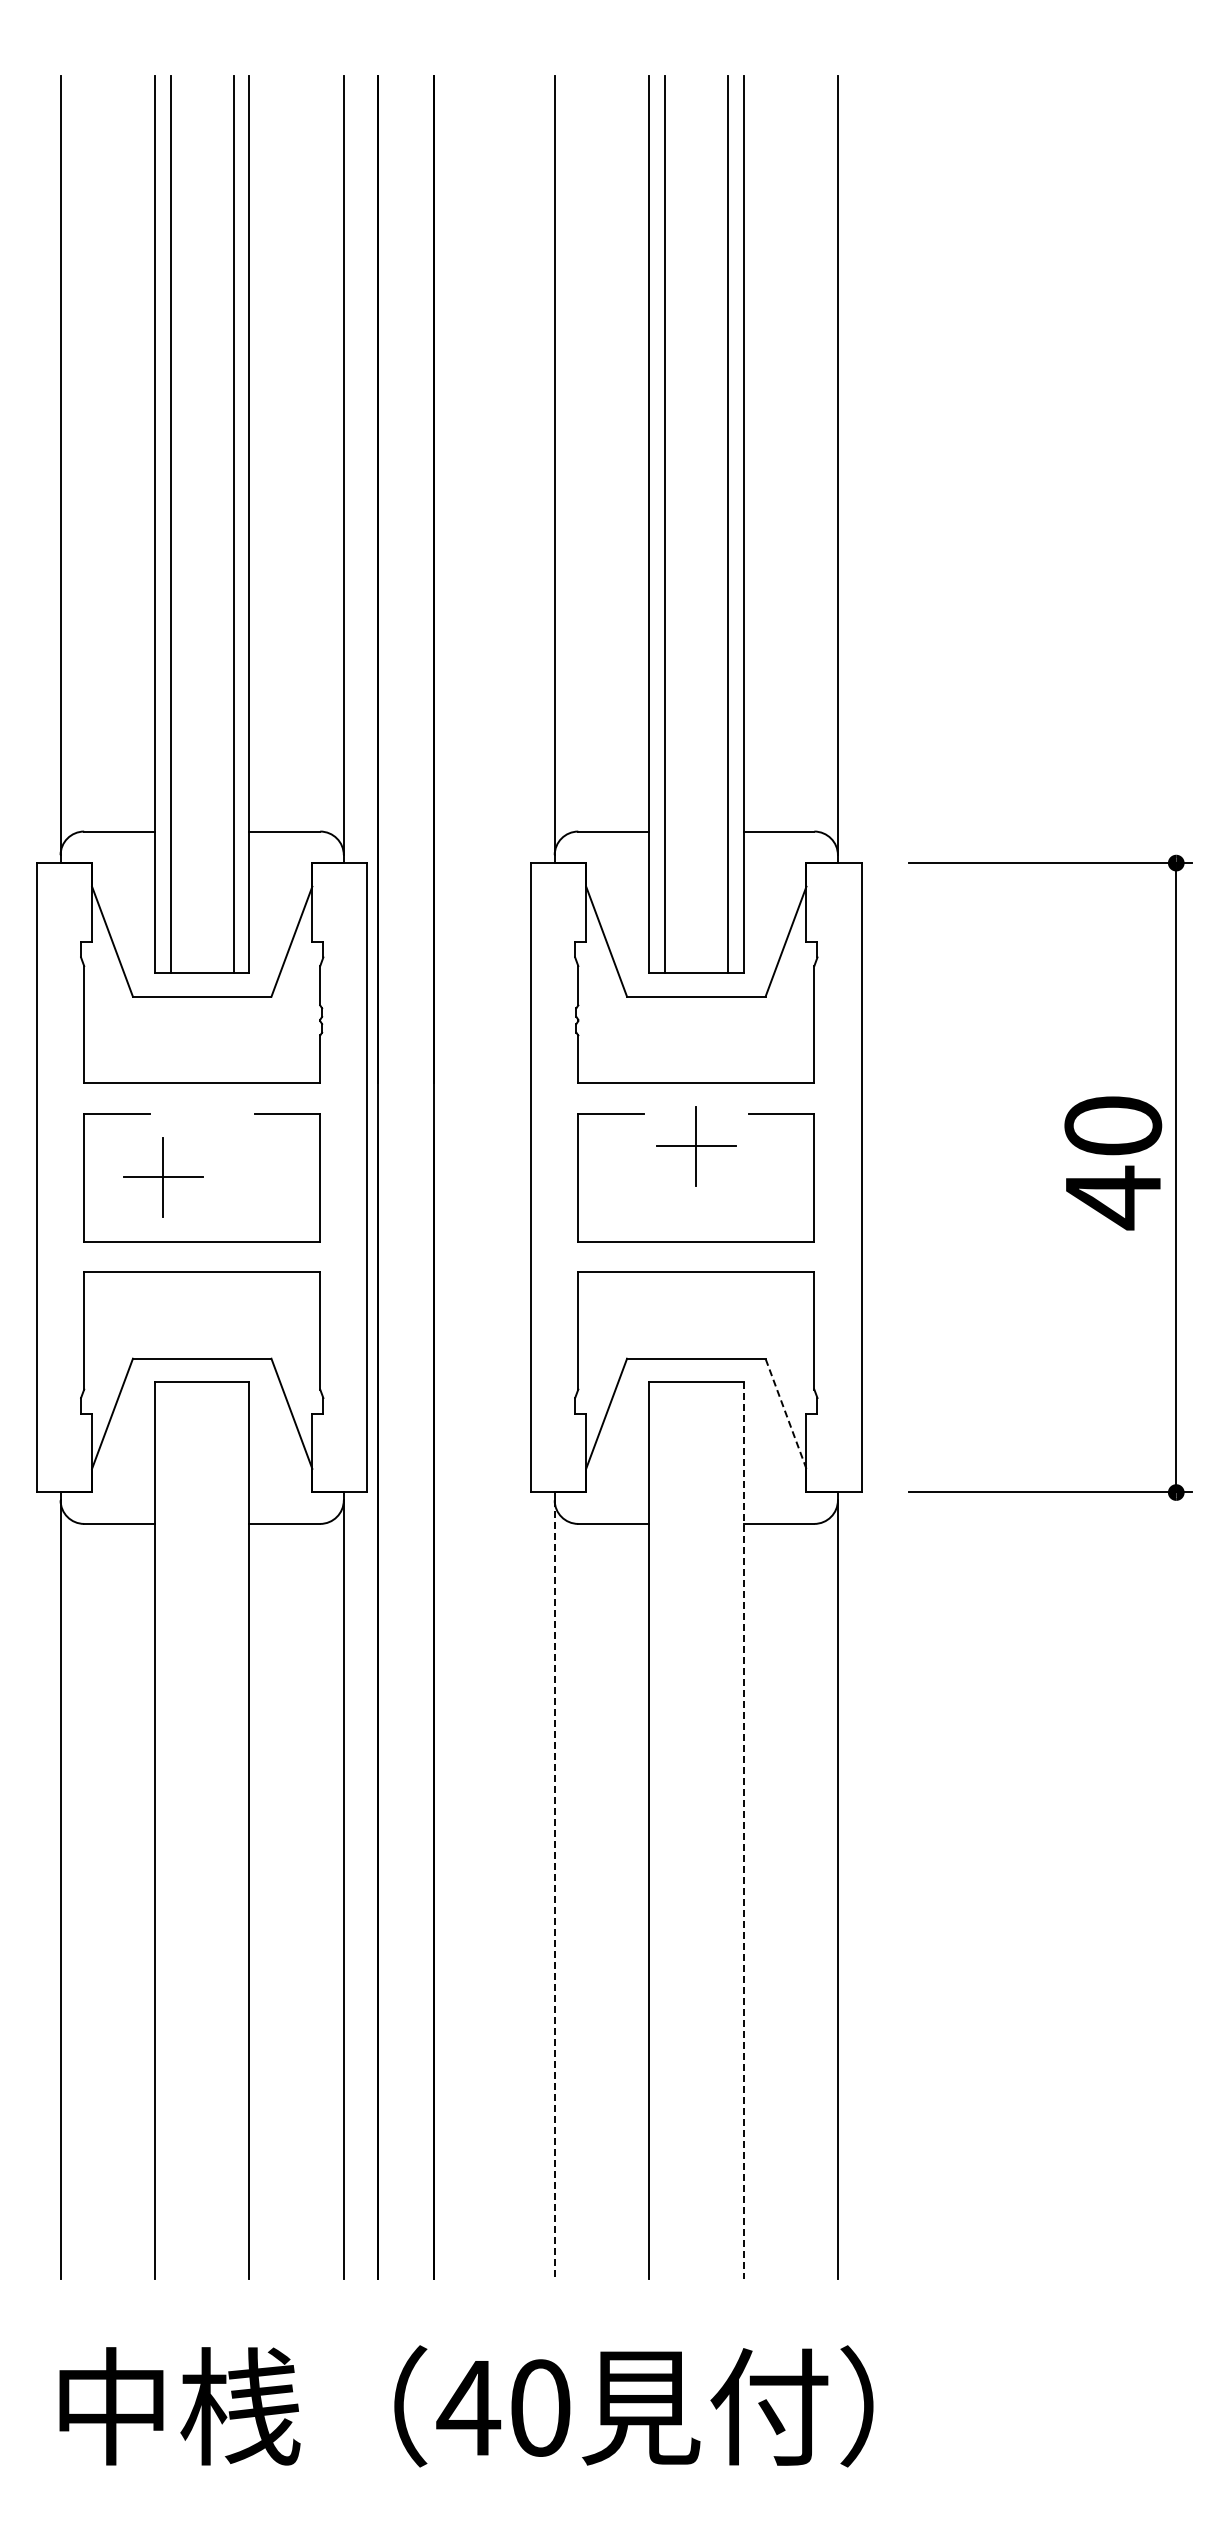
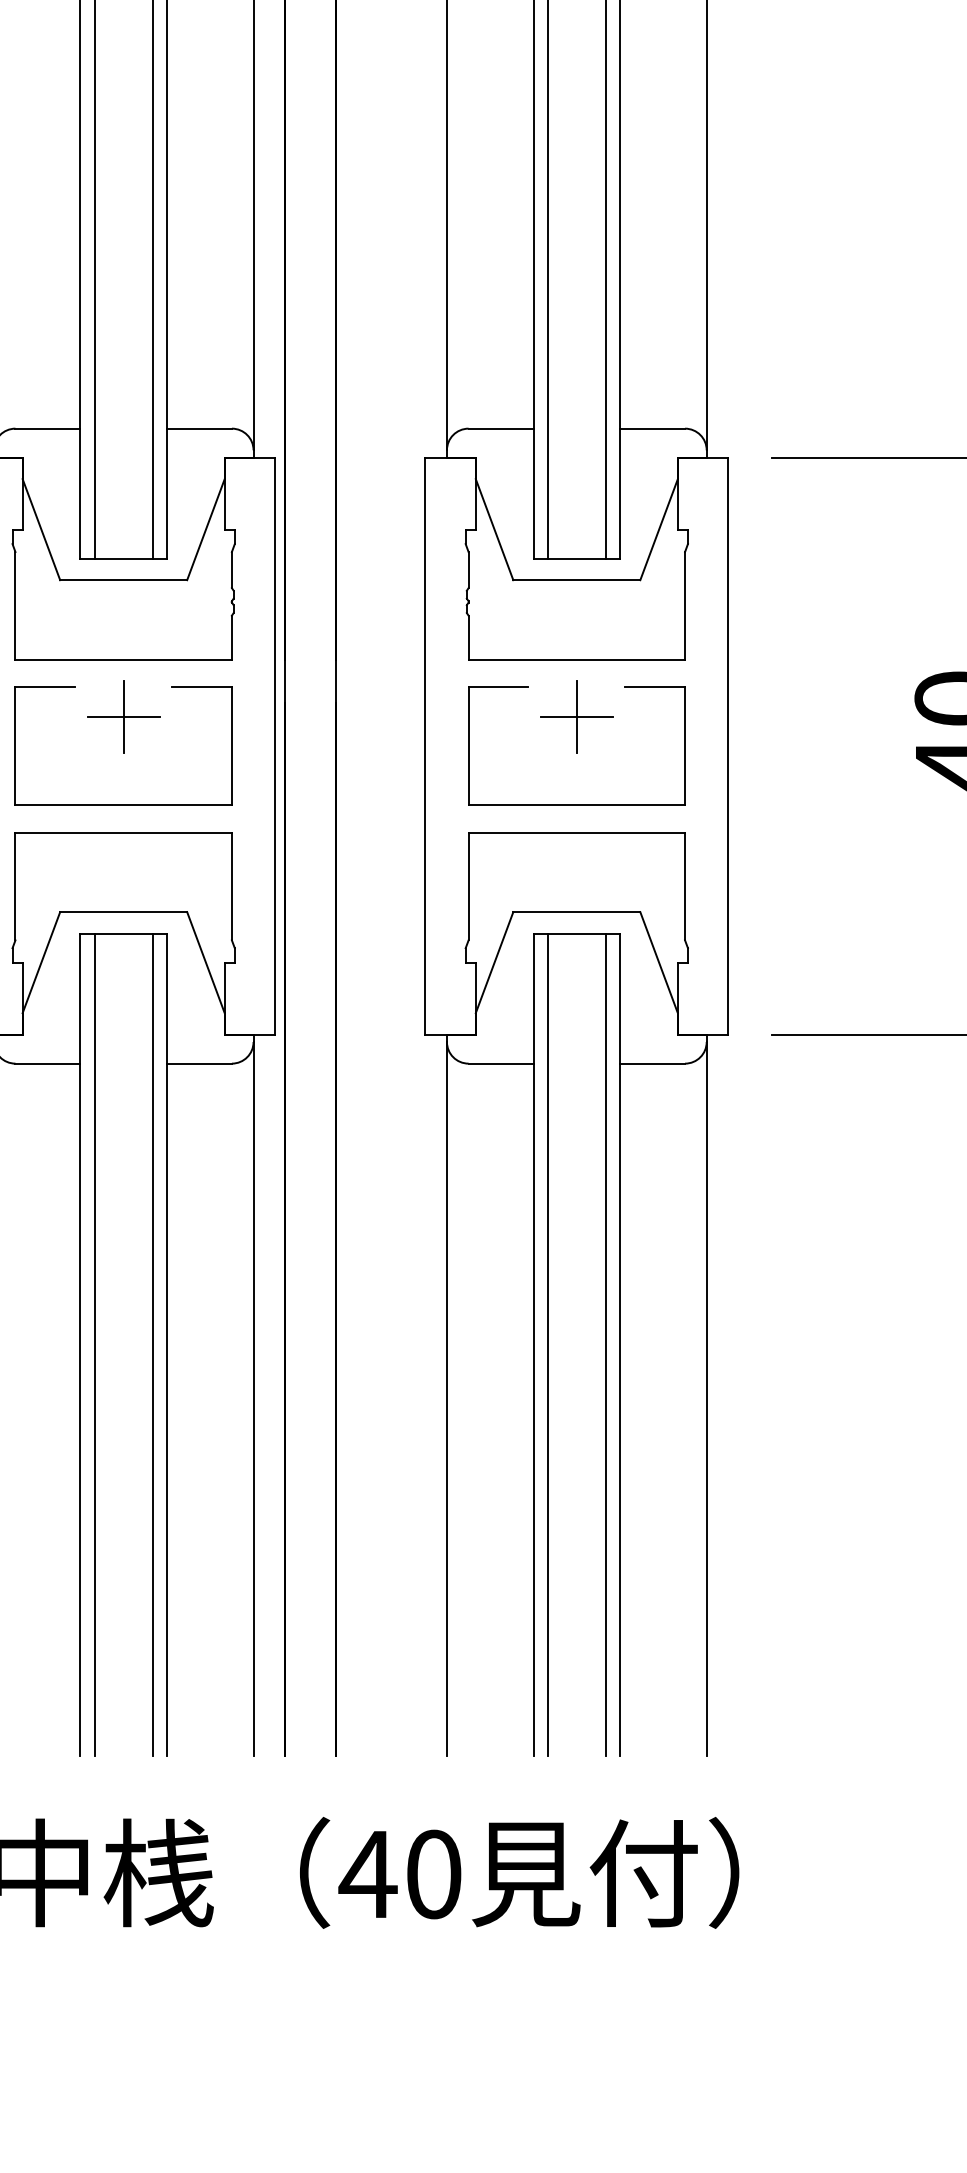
part: (163, 1177) -> (123, 717), moved
line: (786, 1413) -> (659, 962), dashed -> solid
line: (170, 1830) -> (94, 1344), added
line: (233, 1830) -> (152, 1344), added
line: (664, 1830) -> (547, 1344), added
line: (727, 1830) -> (605, 1344), added
line: (743, 1831) -> (620, 1345), dashed -> solid
line: (554, 1890) -> (446, 1399), dashed -> solid

